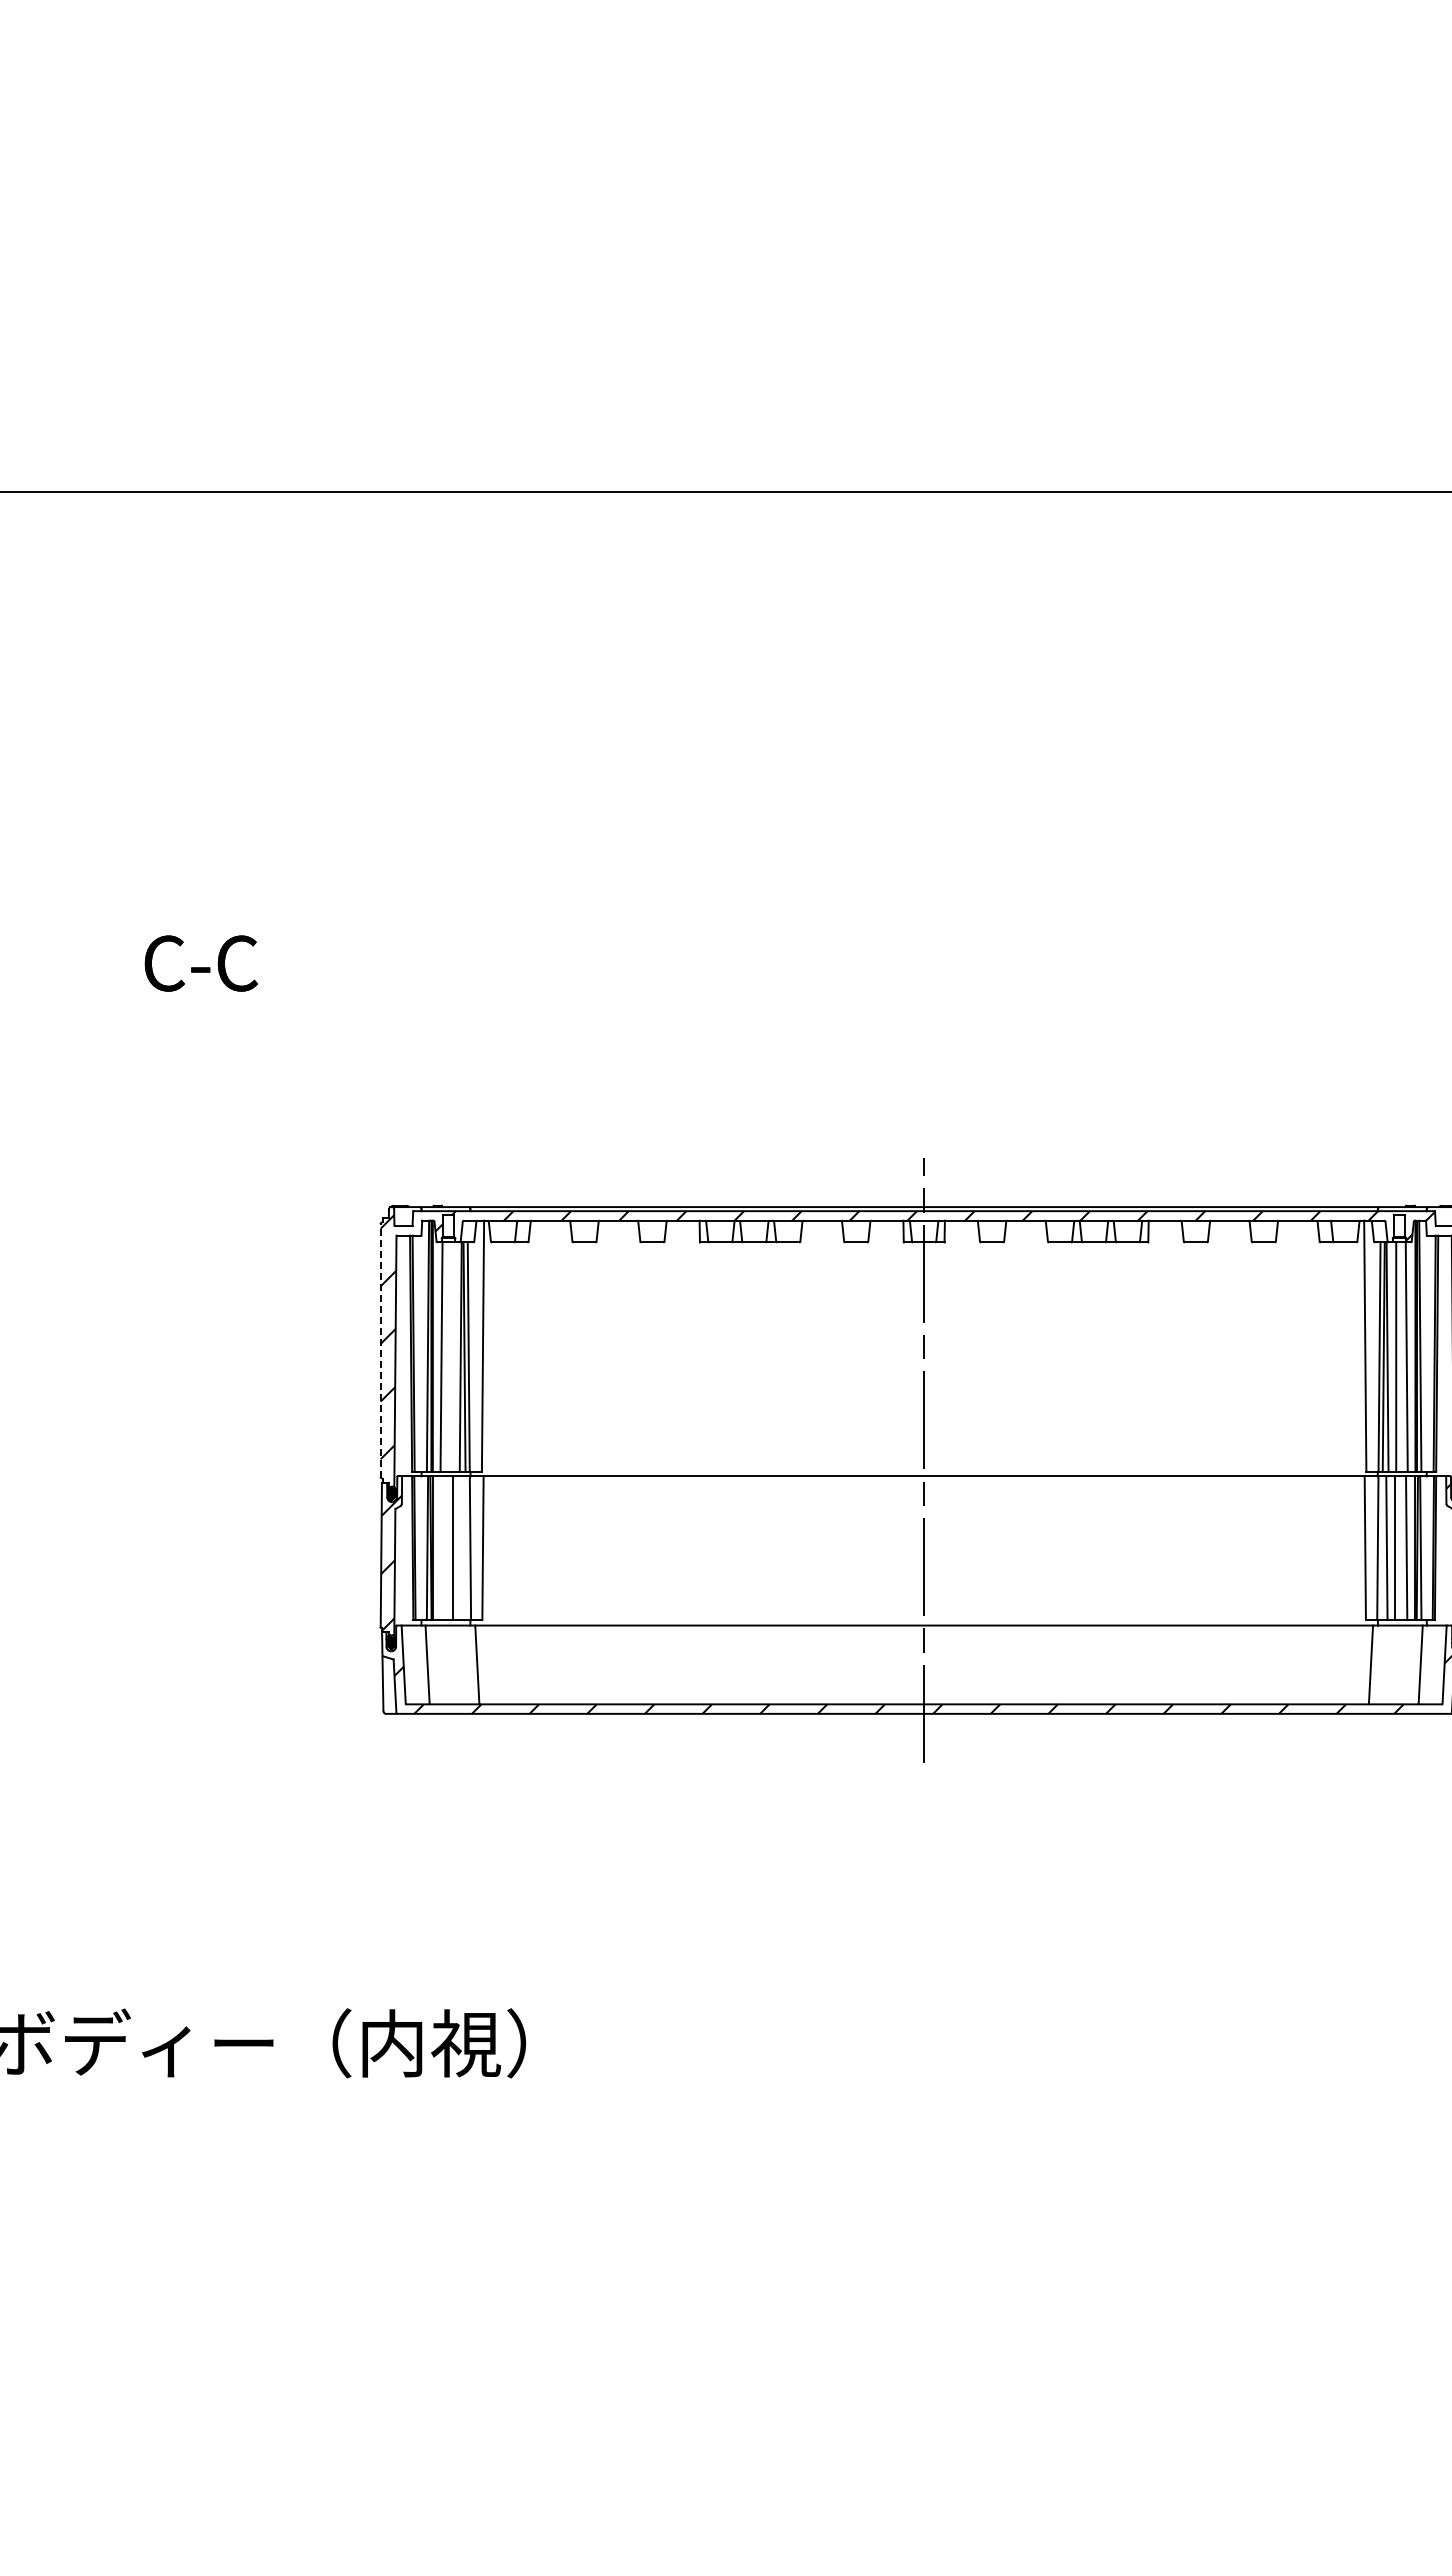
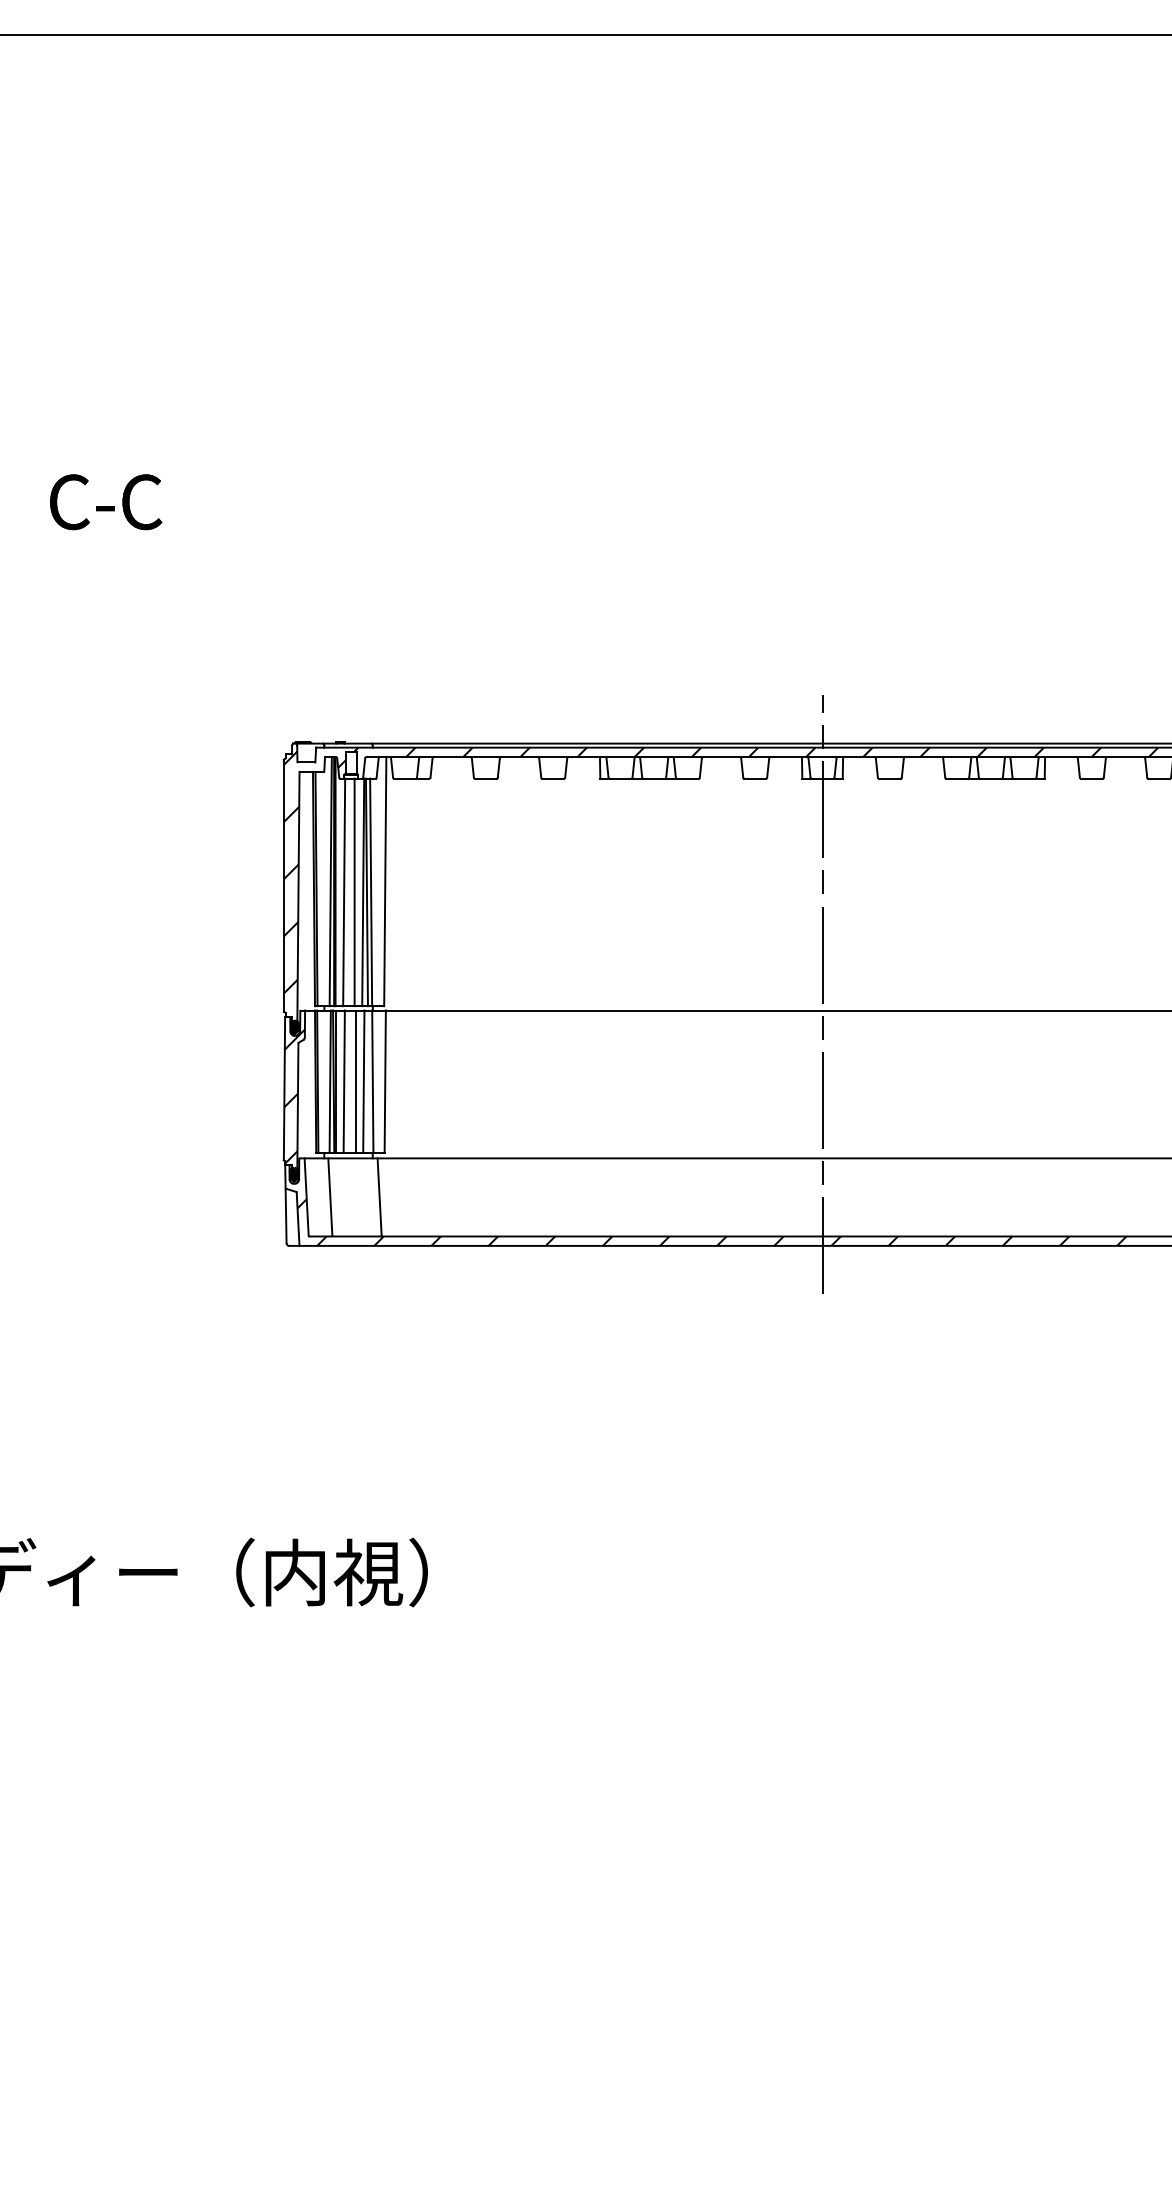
line: (380, 1349) -> (283, 884), dashed -> solid
line: (452, 1357) -> (355, 892), added
line: (441, 1548) -> (344, 1082), added
line: (461, 1548) -> (363, 1082), added

